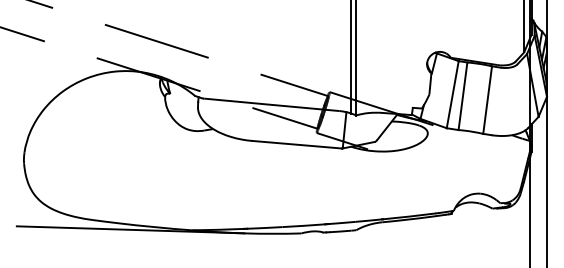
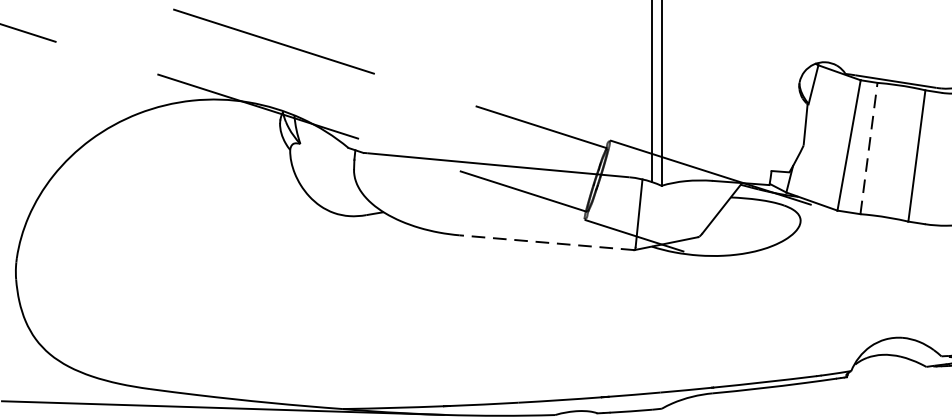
line: (463, 95) -> (869, 147), solid -> dashed
line: (296, 144) -> (545, 242), solid -> dashed

